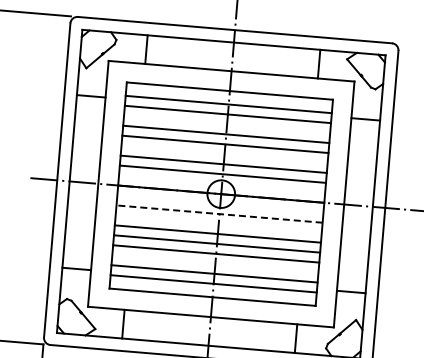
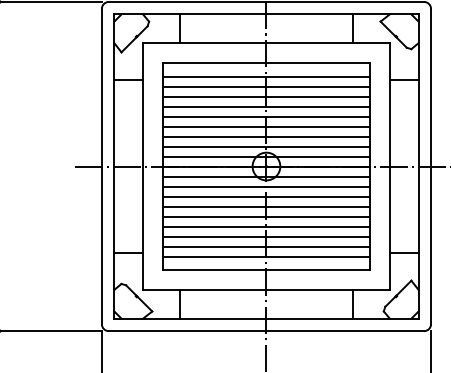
line: (227, 124) -> (266, 96), added
line: (224, 154) -> (266, 126), added
line: (222, 184) -> (266, 156), added
line: (220, 204) -> (266, 176), added
line: (218, 213) -> (265, 186), dashed -> solid
line: (218, 224) -> (266, 196), added
line: (215, 263) -> (266, 236), added

